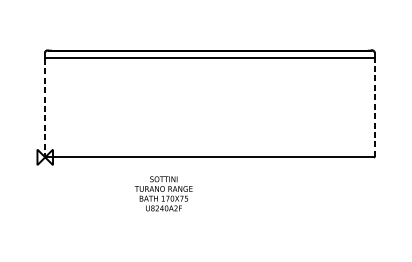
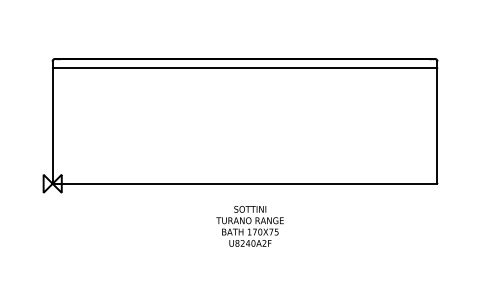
line: (374, 107) -> (437, 125), dashed -> solid
line: (45, 108) -> (52, 126), dashed -> solid
text: (163, 193) -> (249, 226), moved

